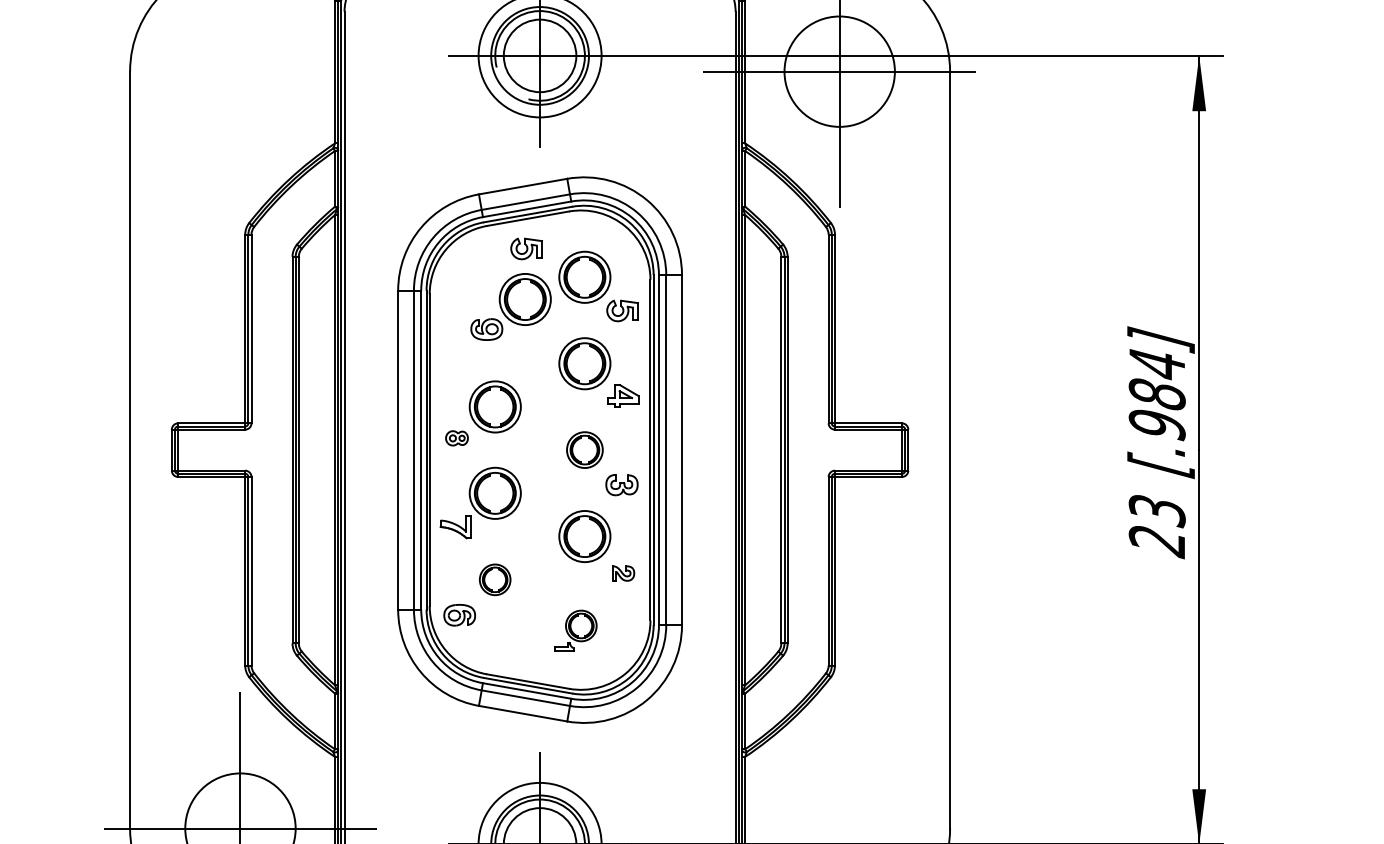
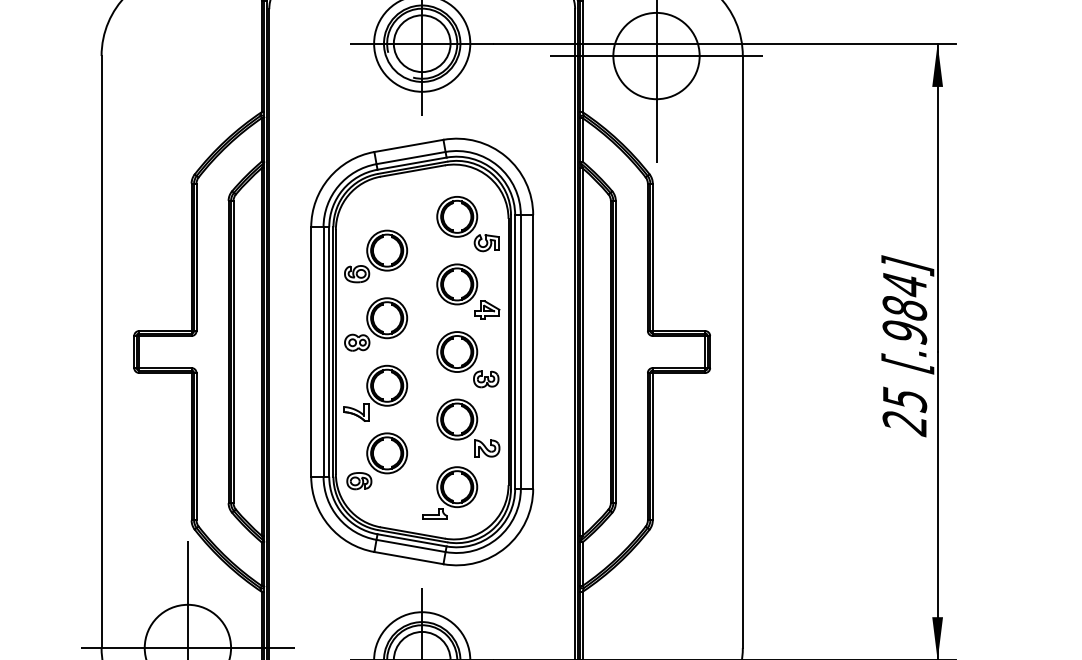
part: (526, 248) -> (411, 194), removed
part: (510, 306) -> (375, 256), moved
part: (456, 438) -> (356, 342), size x1.43
part: (584, 449) -> (456, 351), size x1.43
text: (1156, 511) -> (904, 399), 23 -> 25
part: (623, 573) -> (487, 448), size x1.43
part: (494, 579) -> (386, 453), size x1.67
part: (575, 630) -> (449, 493), size x1.67

